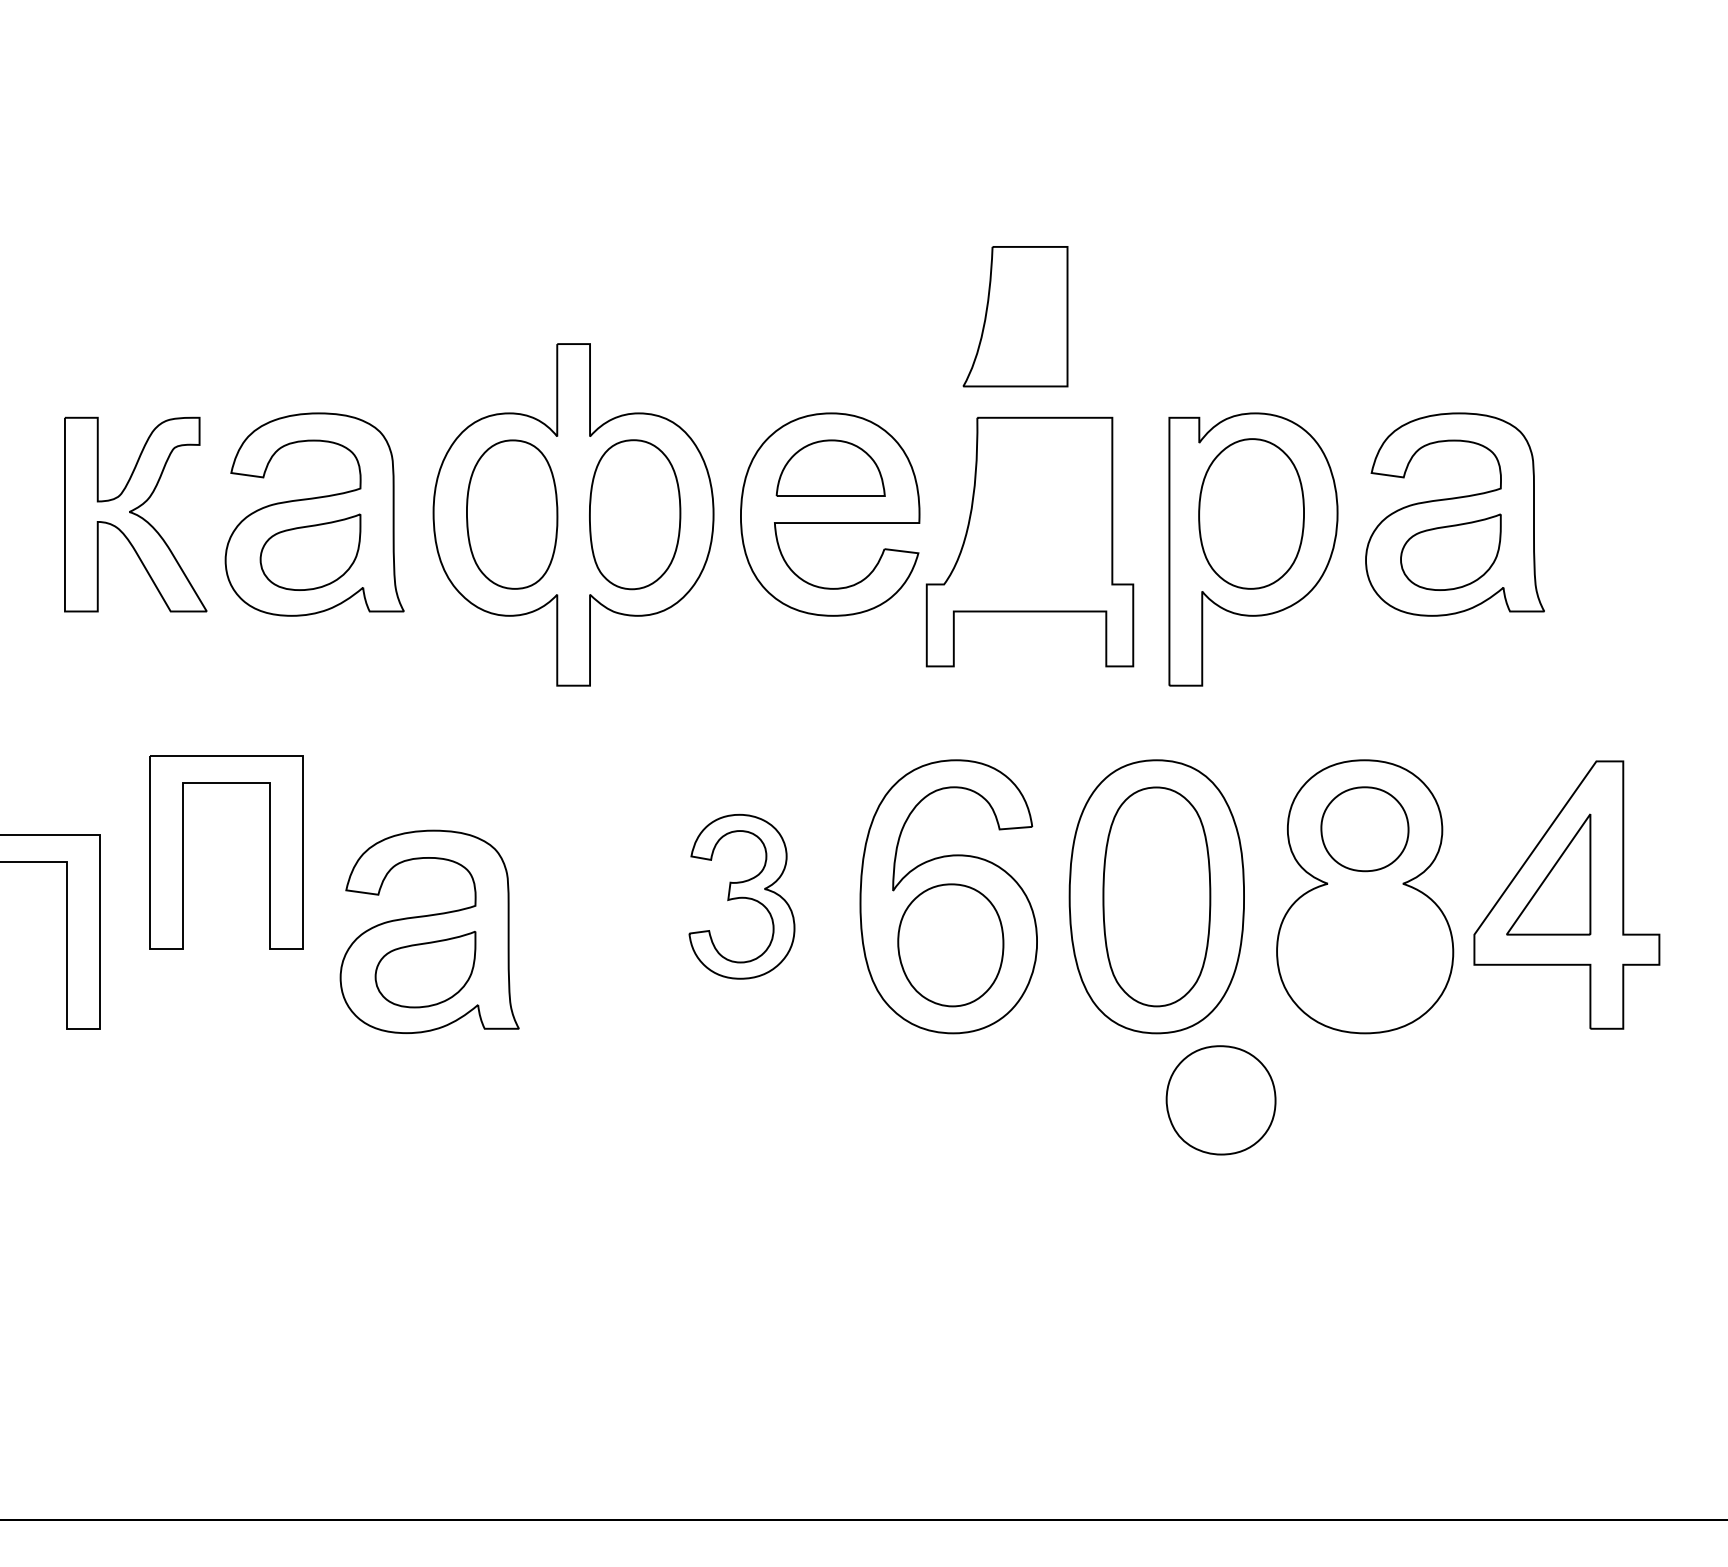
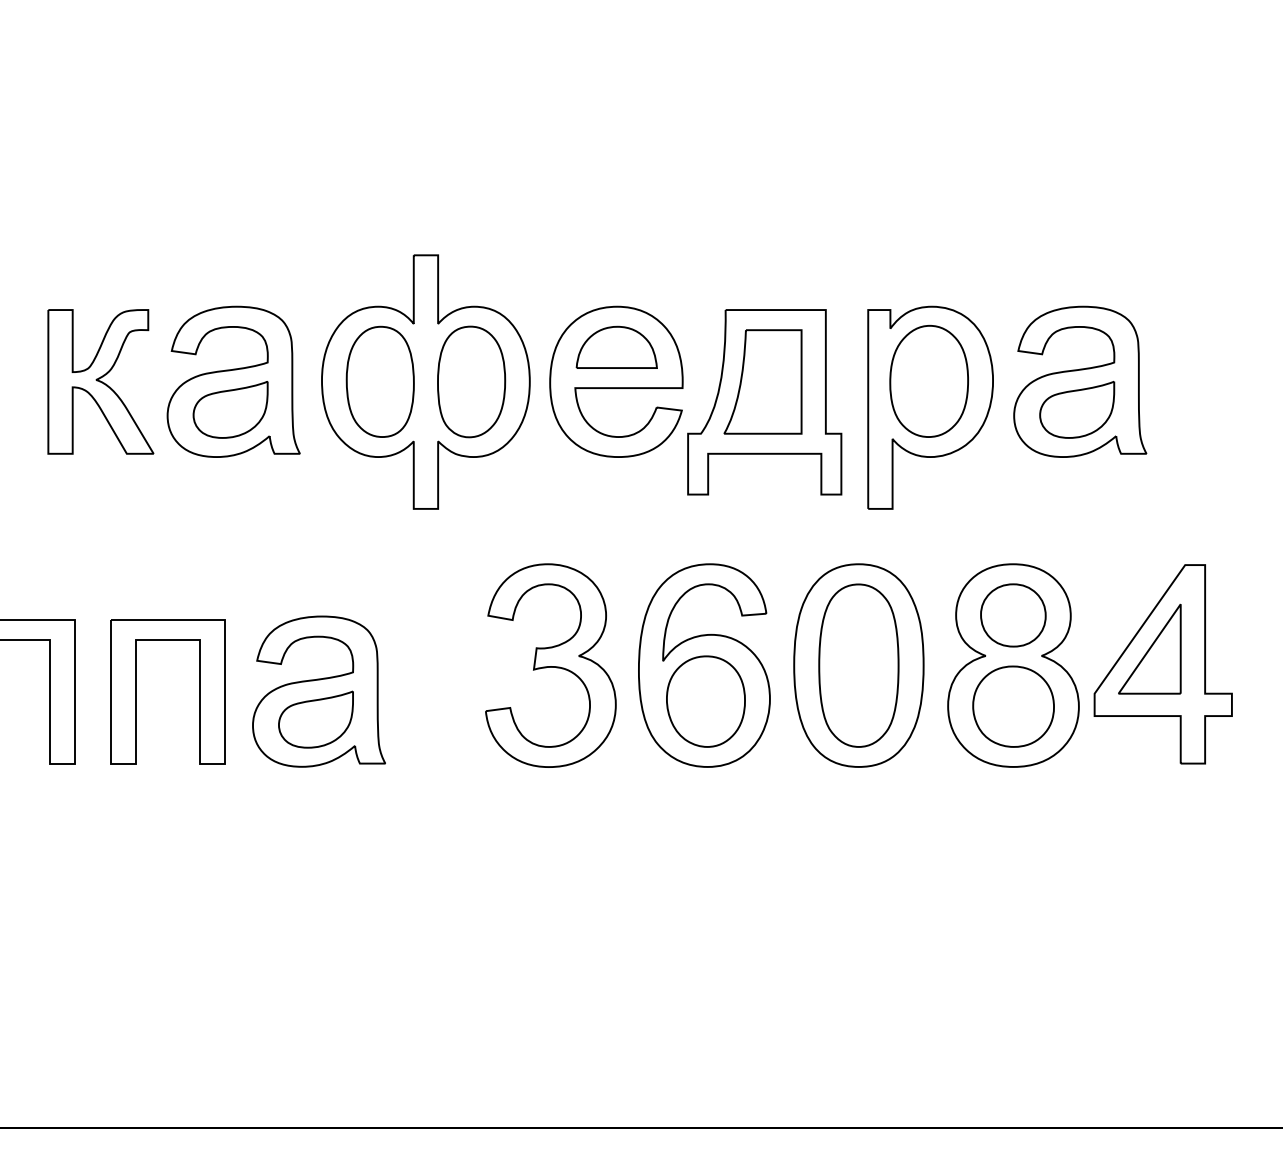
part: (1014, 316) -> (762, 381), moved
part: (183, 852) -> (136, 691), moved
part: (741, 896) -> (550, 665), size x1.67
part: (1220, 1100) -> (1013, 706), moved

